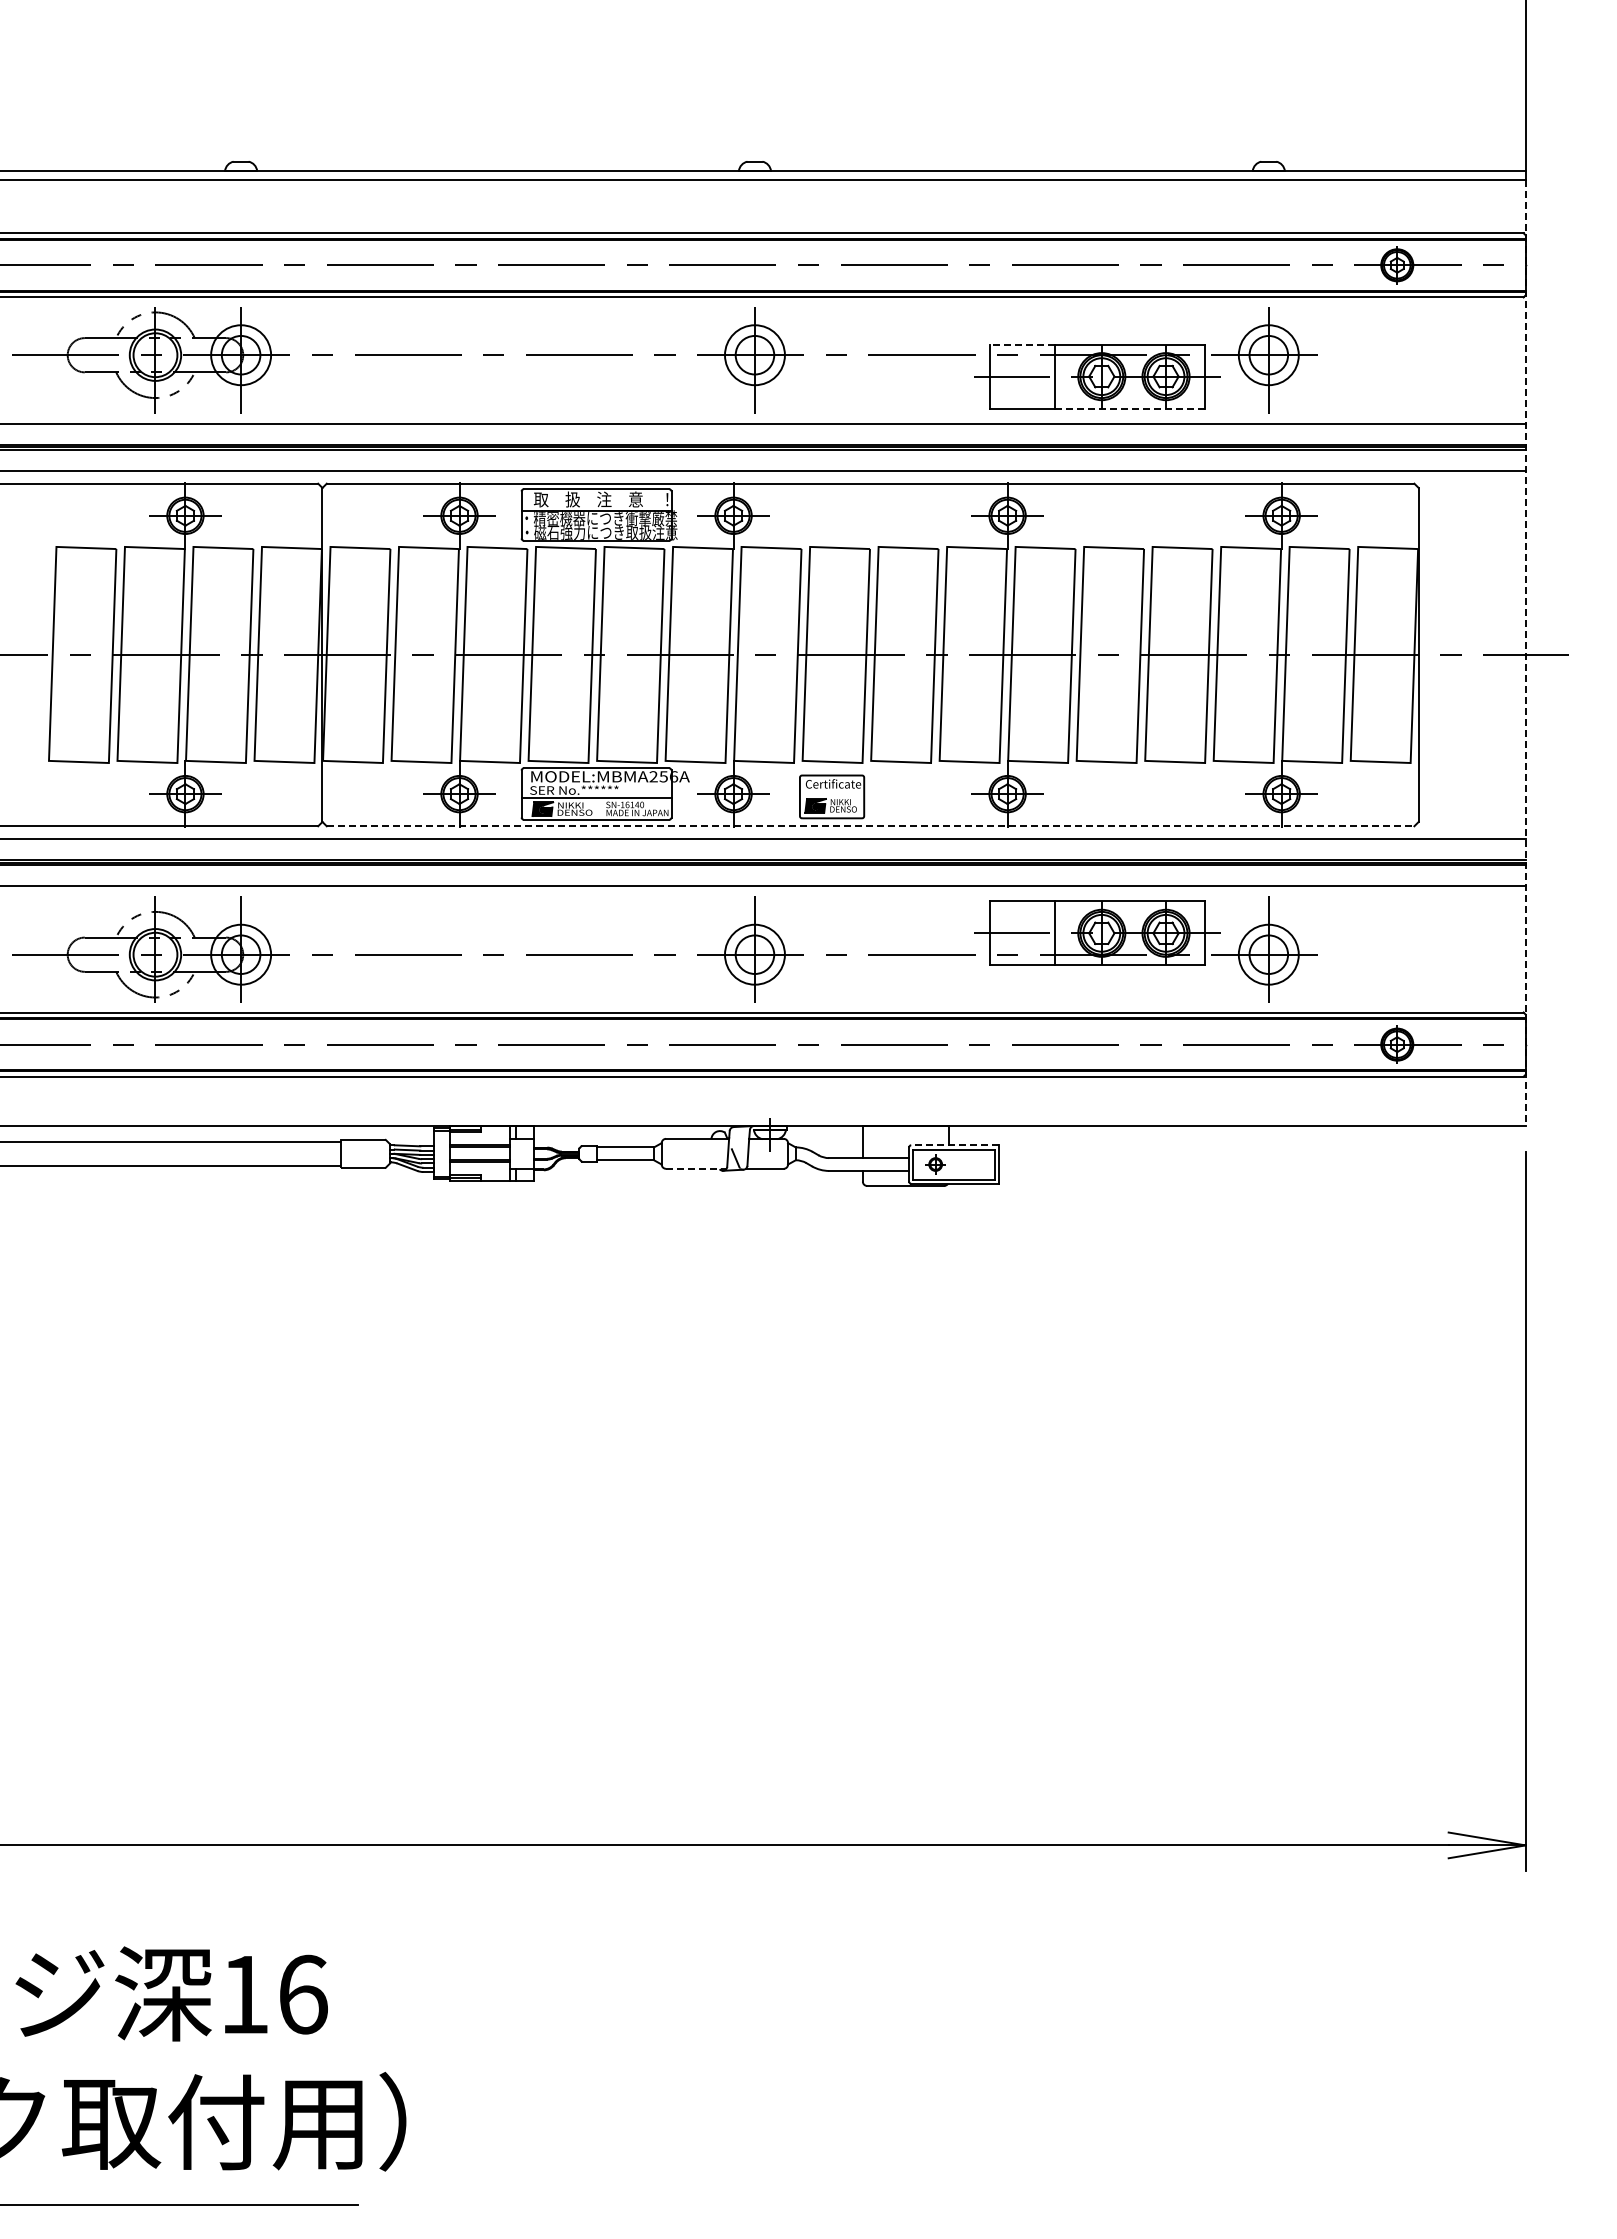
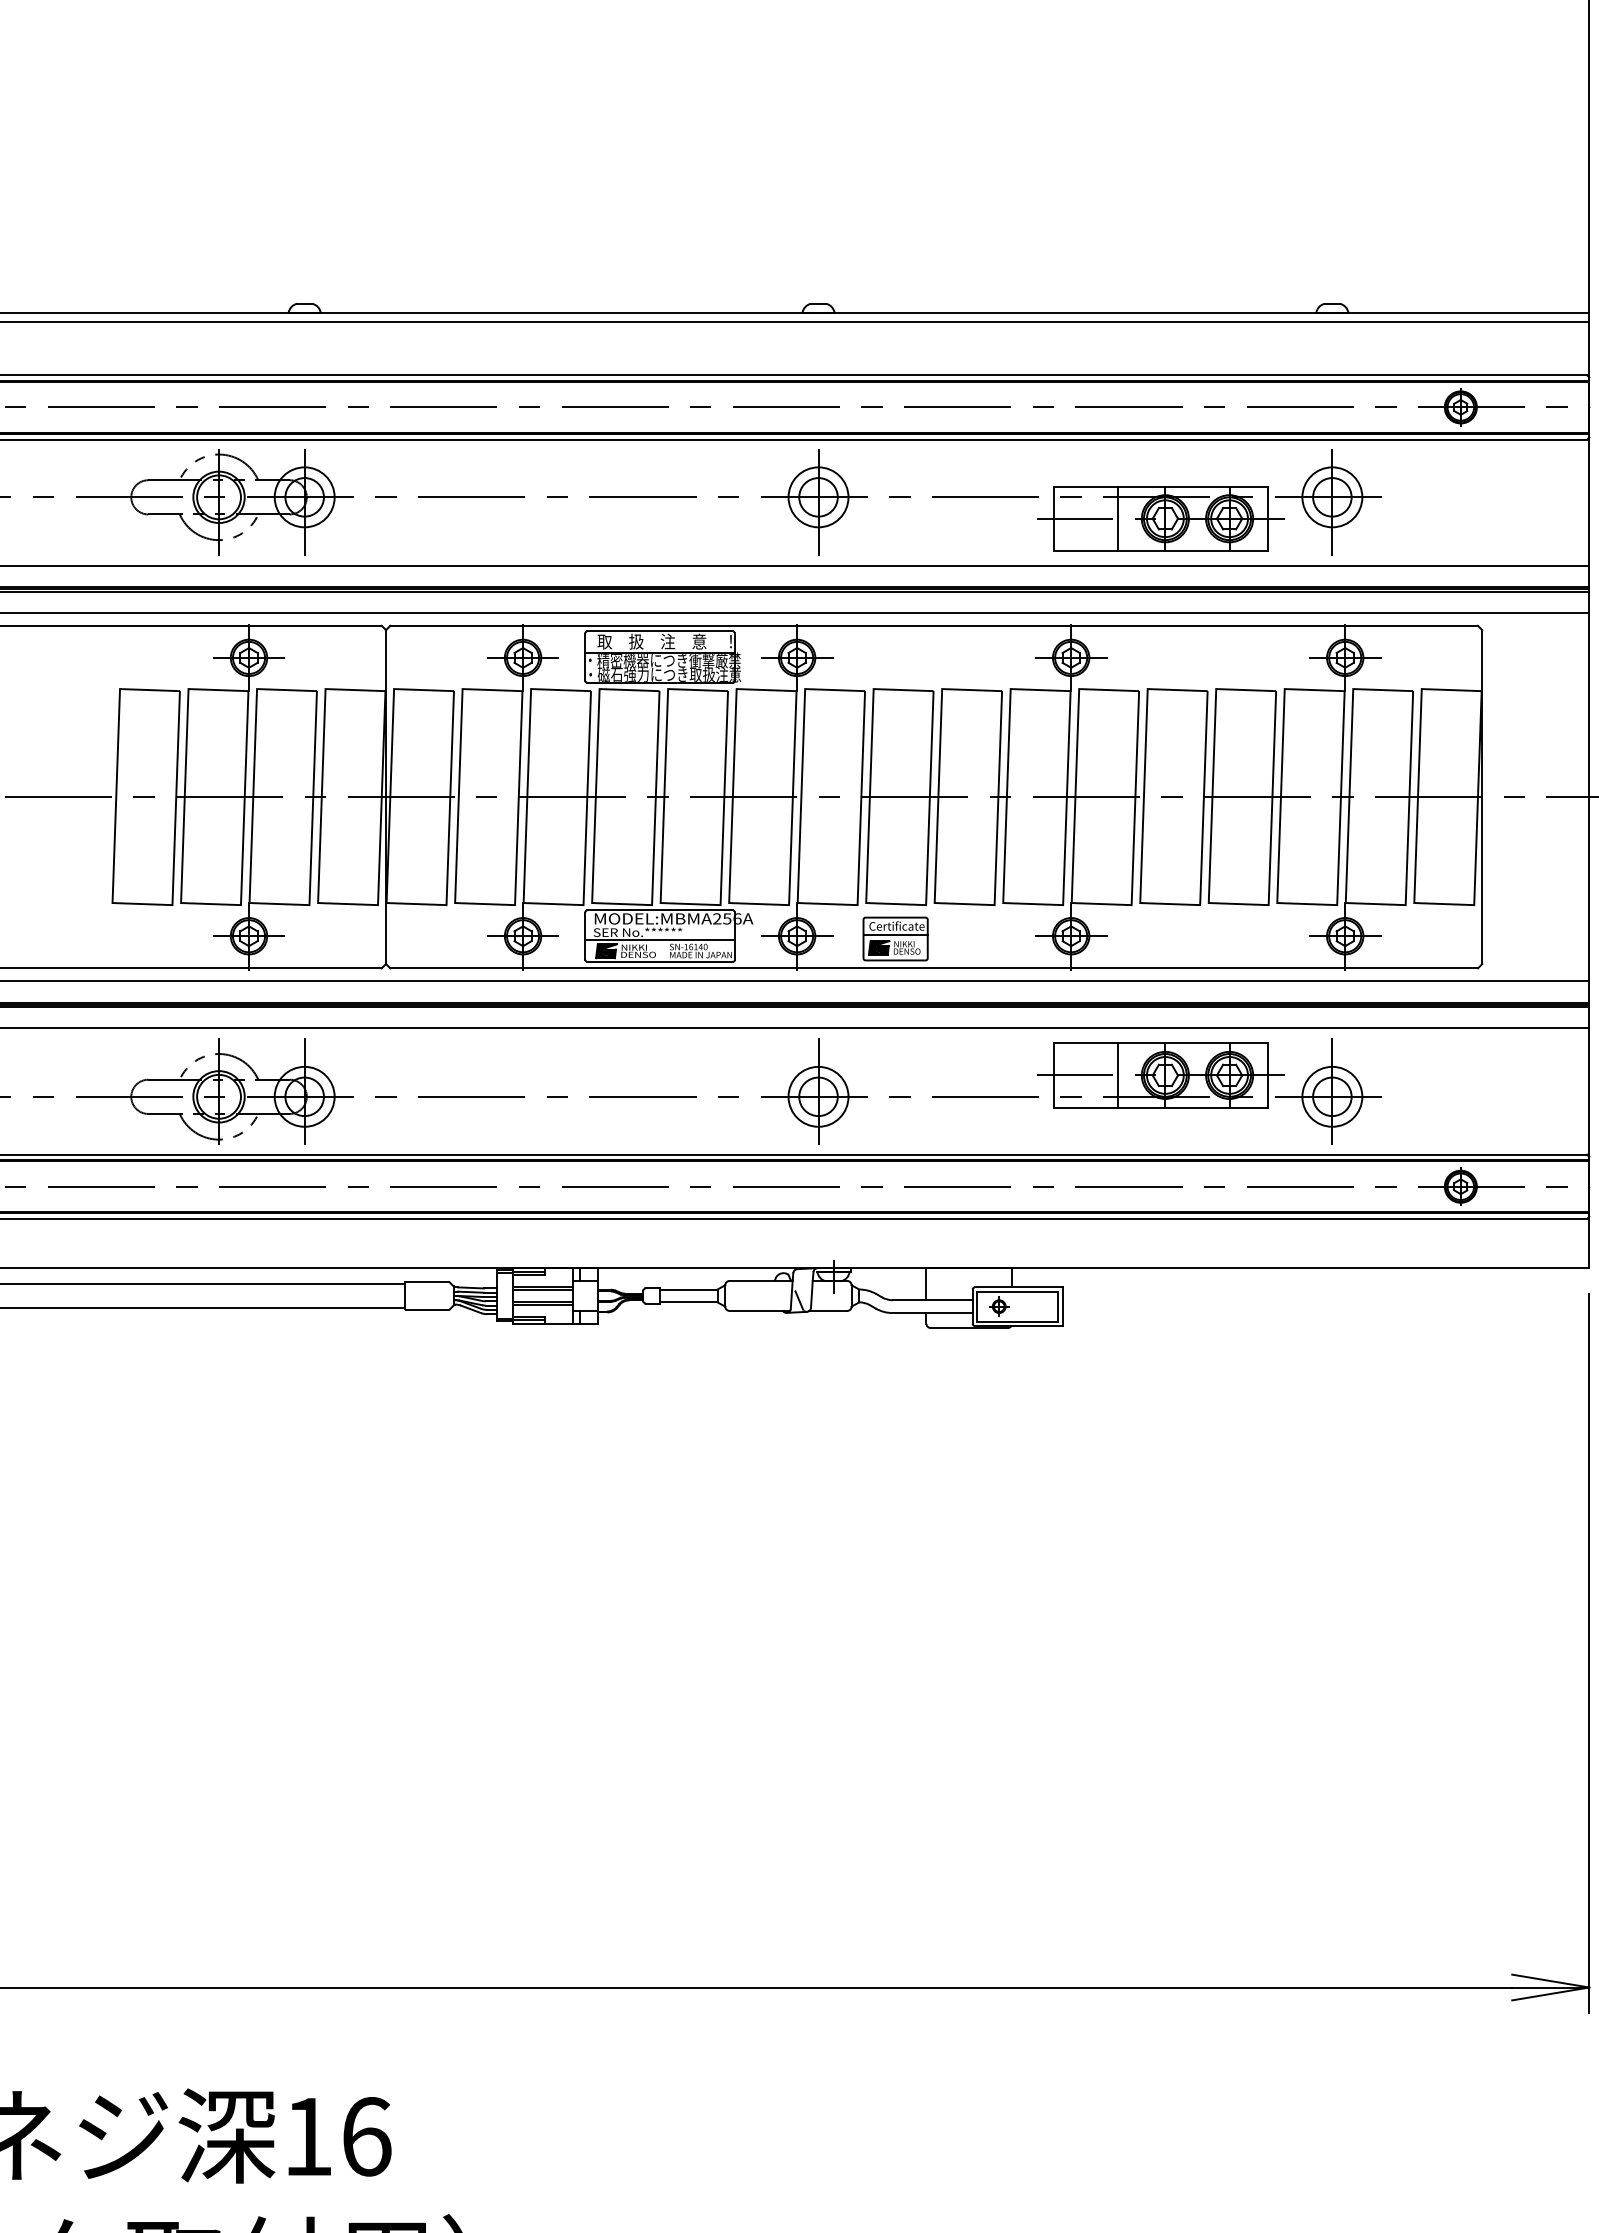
line: (1022, 344) -> (1086, 486), dashed -> solid
line: (1129, 408) -> (1193, 550), dashed -> solid
line: (1525, 653) -> (1589, 795), dashed -> solid
line: (831, 792) -> (895, 934), added
line: (870, 826) -> (934, 968), dashed -> solid
line: (955, 1145) -> (1019, 1287), dashed -> solid
line: (696, 1168) -> (760, 1310), dashed -> solid

